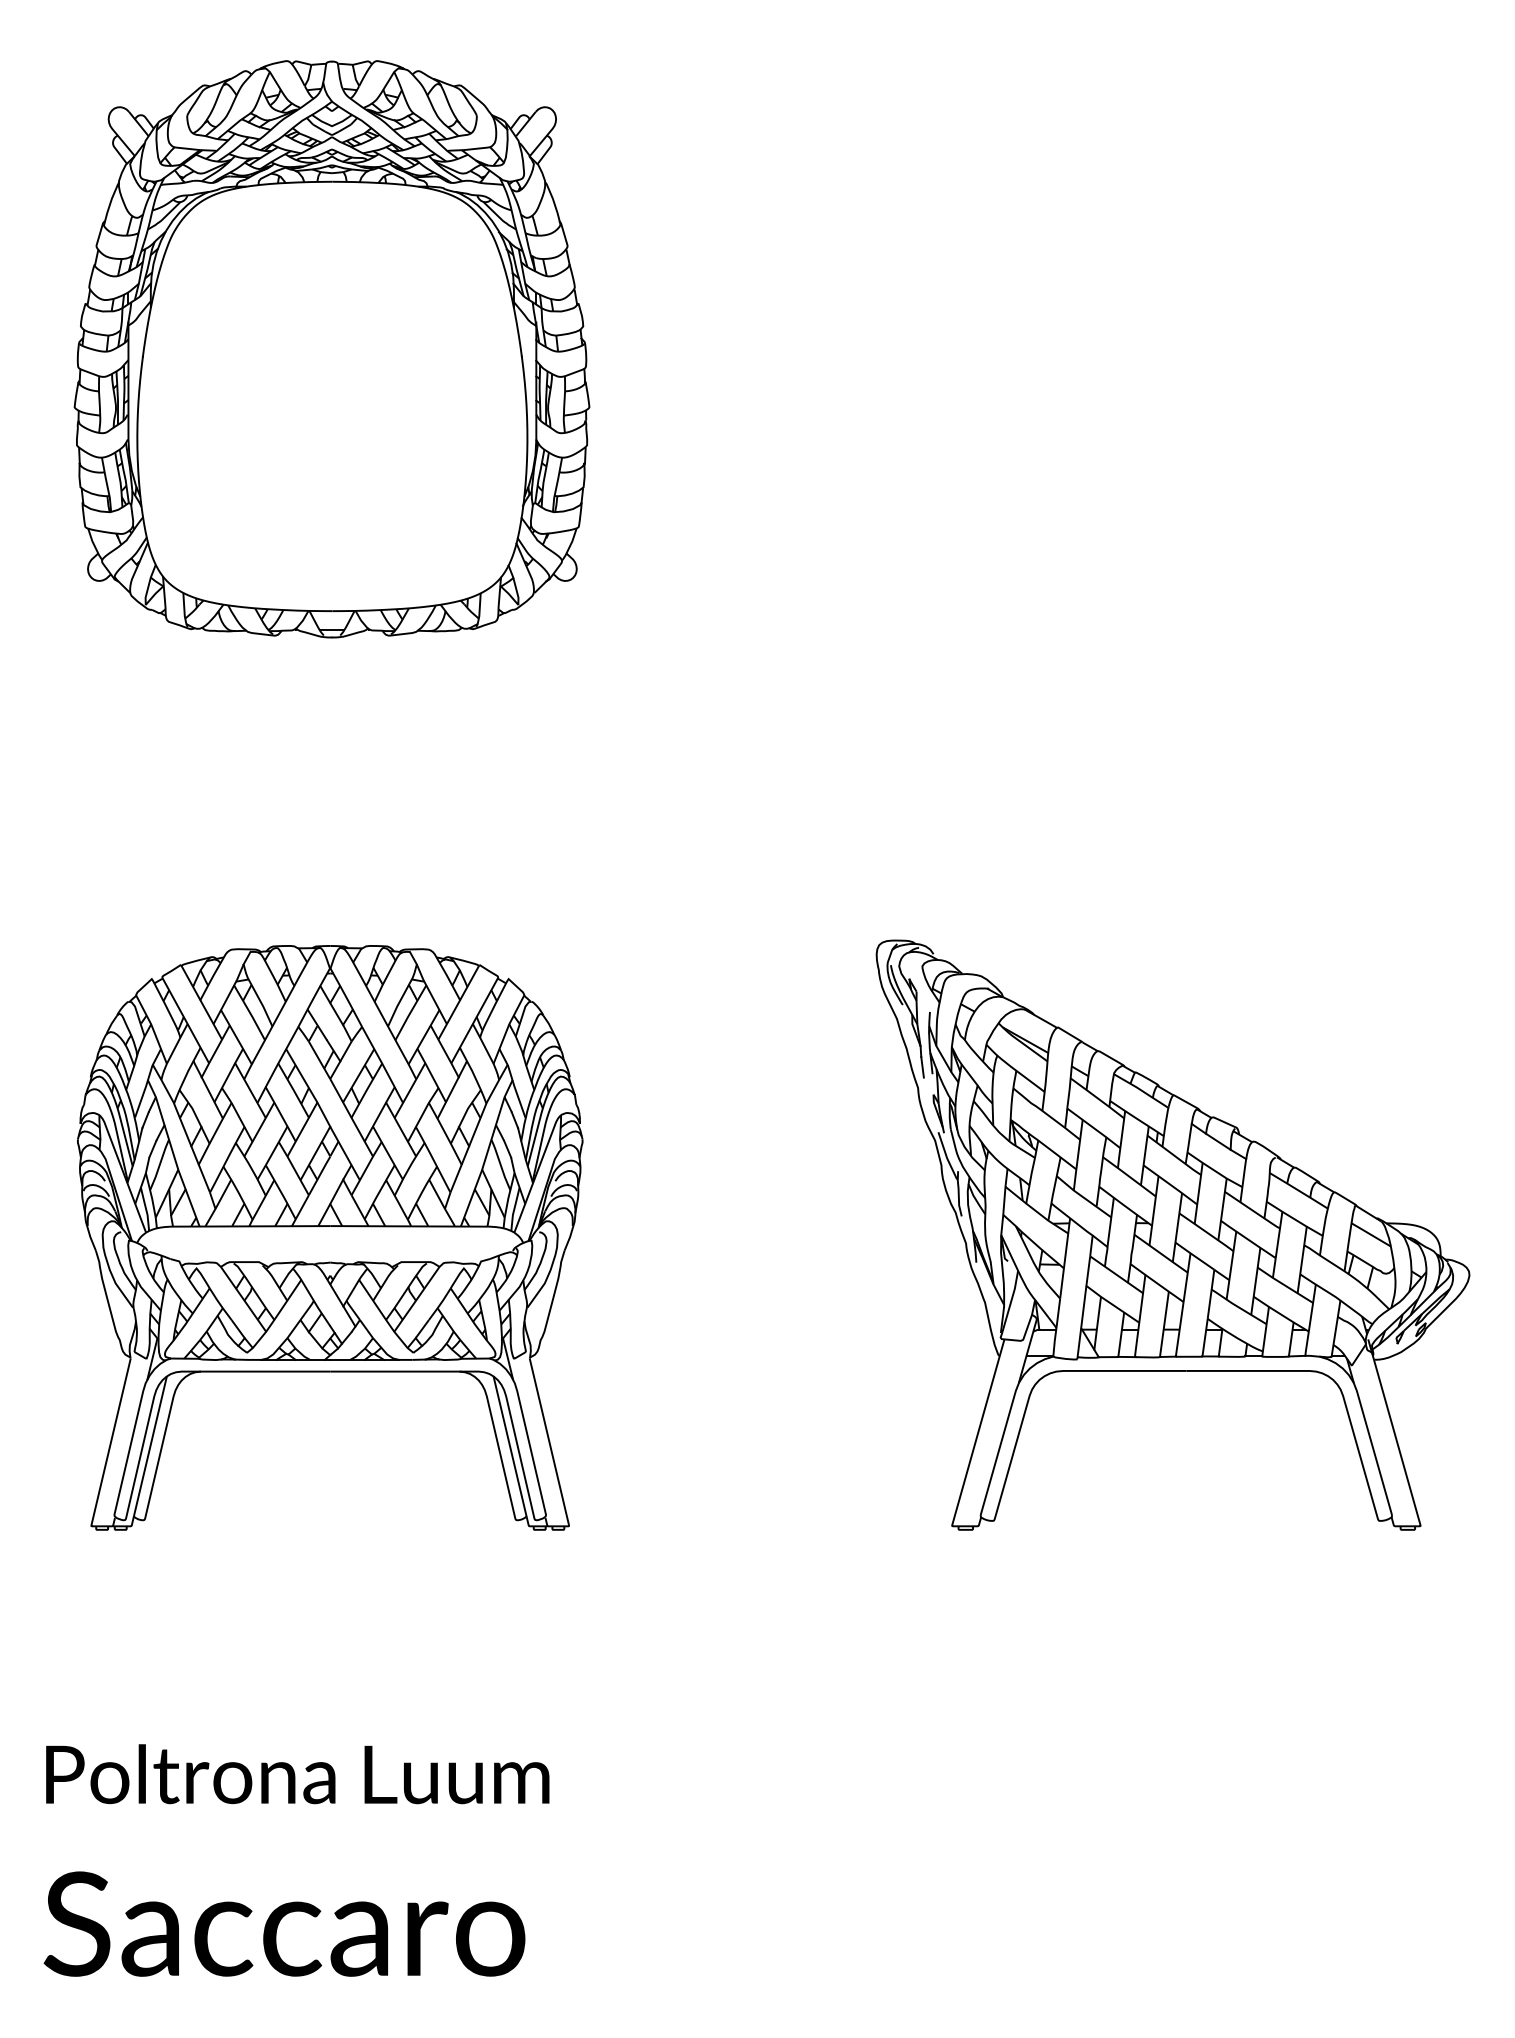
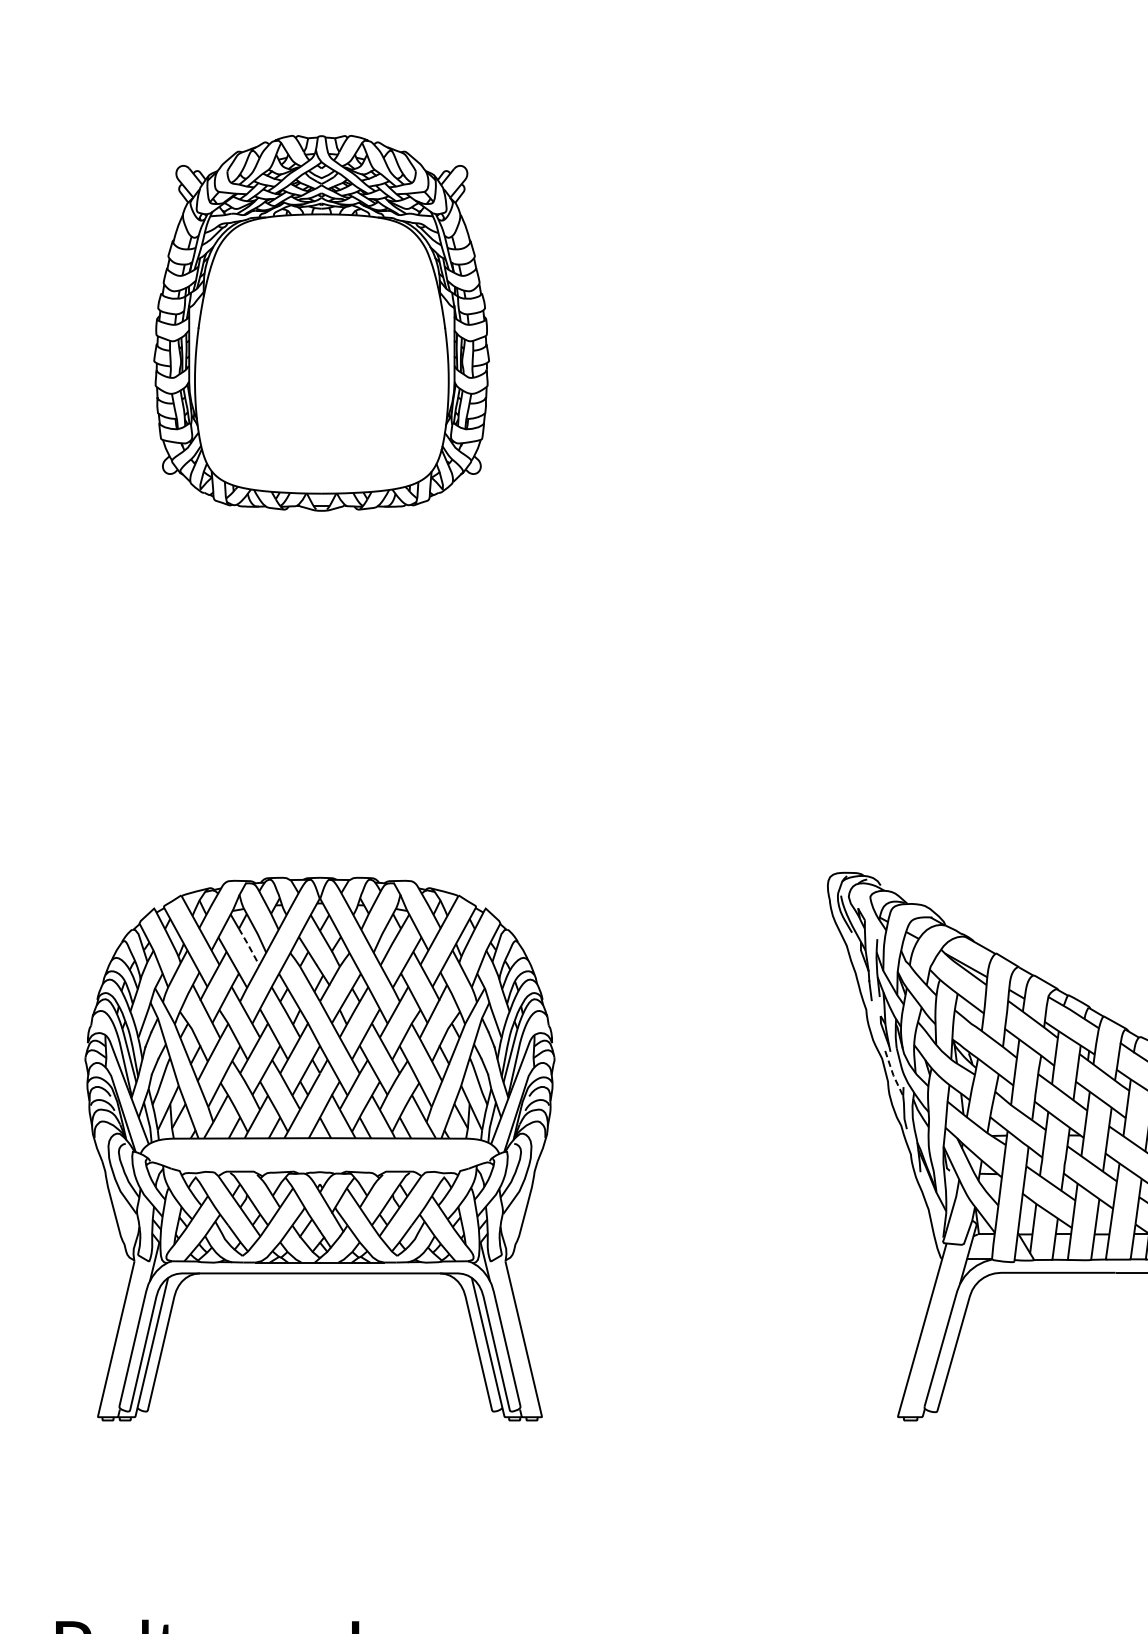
part: (331, 349) -> (321, 323), size x0.7
line: (254, 1019) -> (249, 946), solid -> dashed
line: (946, 1157) -> (892, 1074), solid -> dashed

